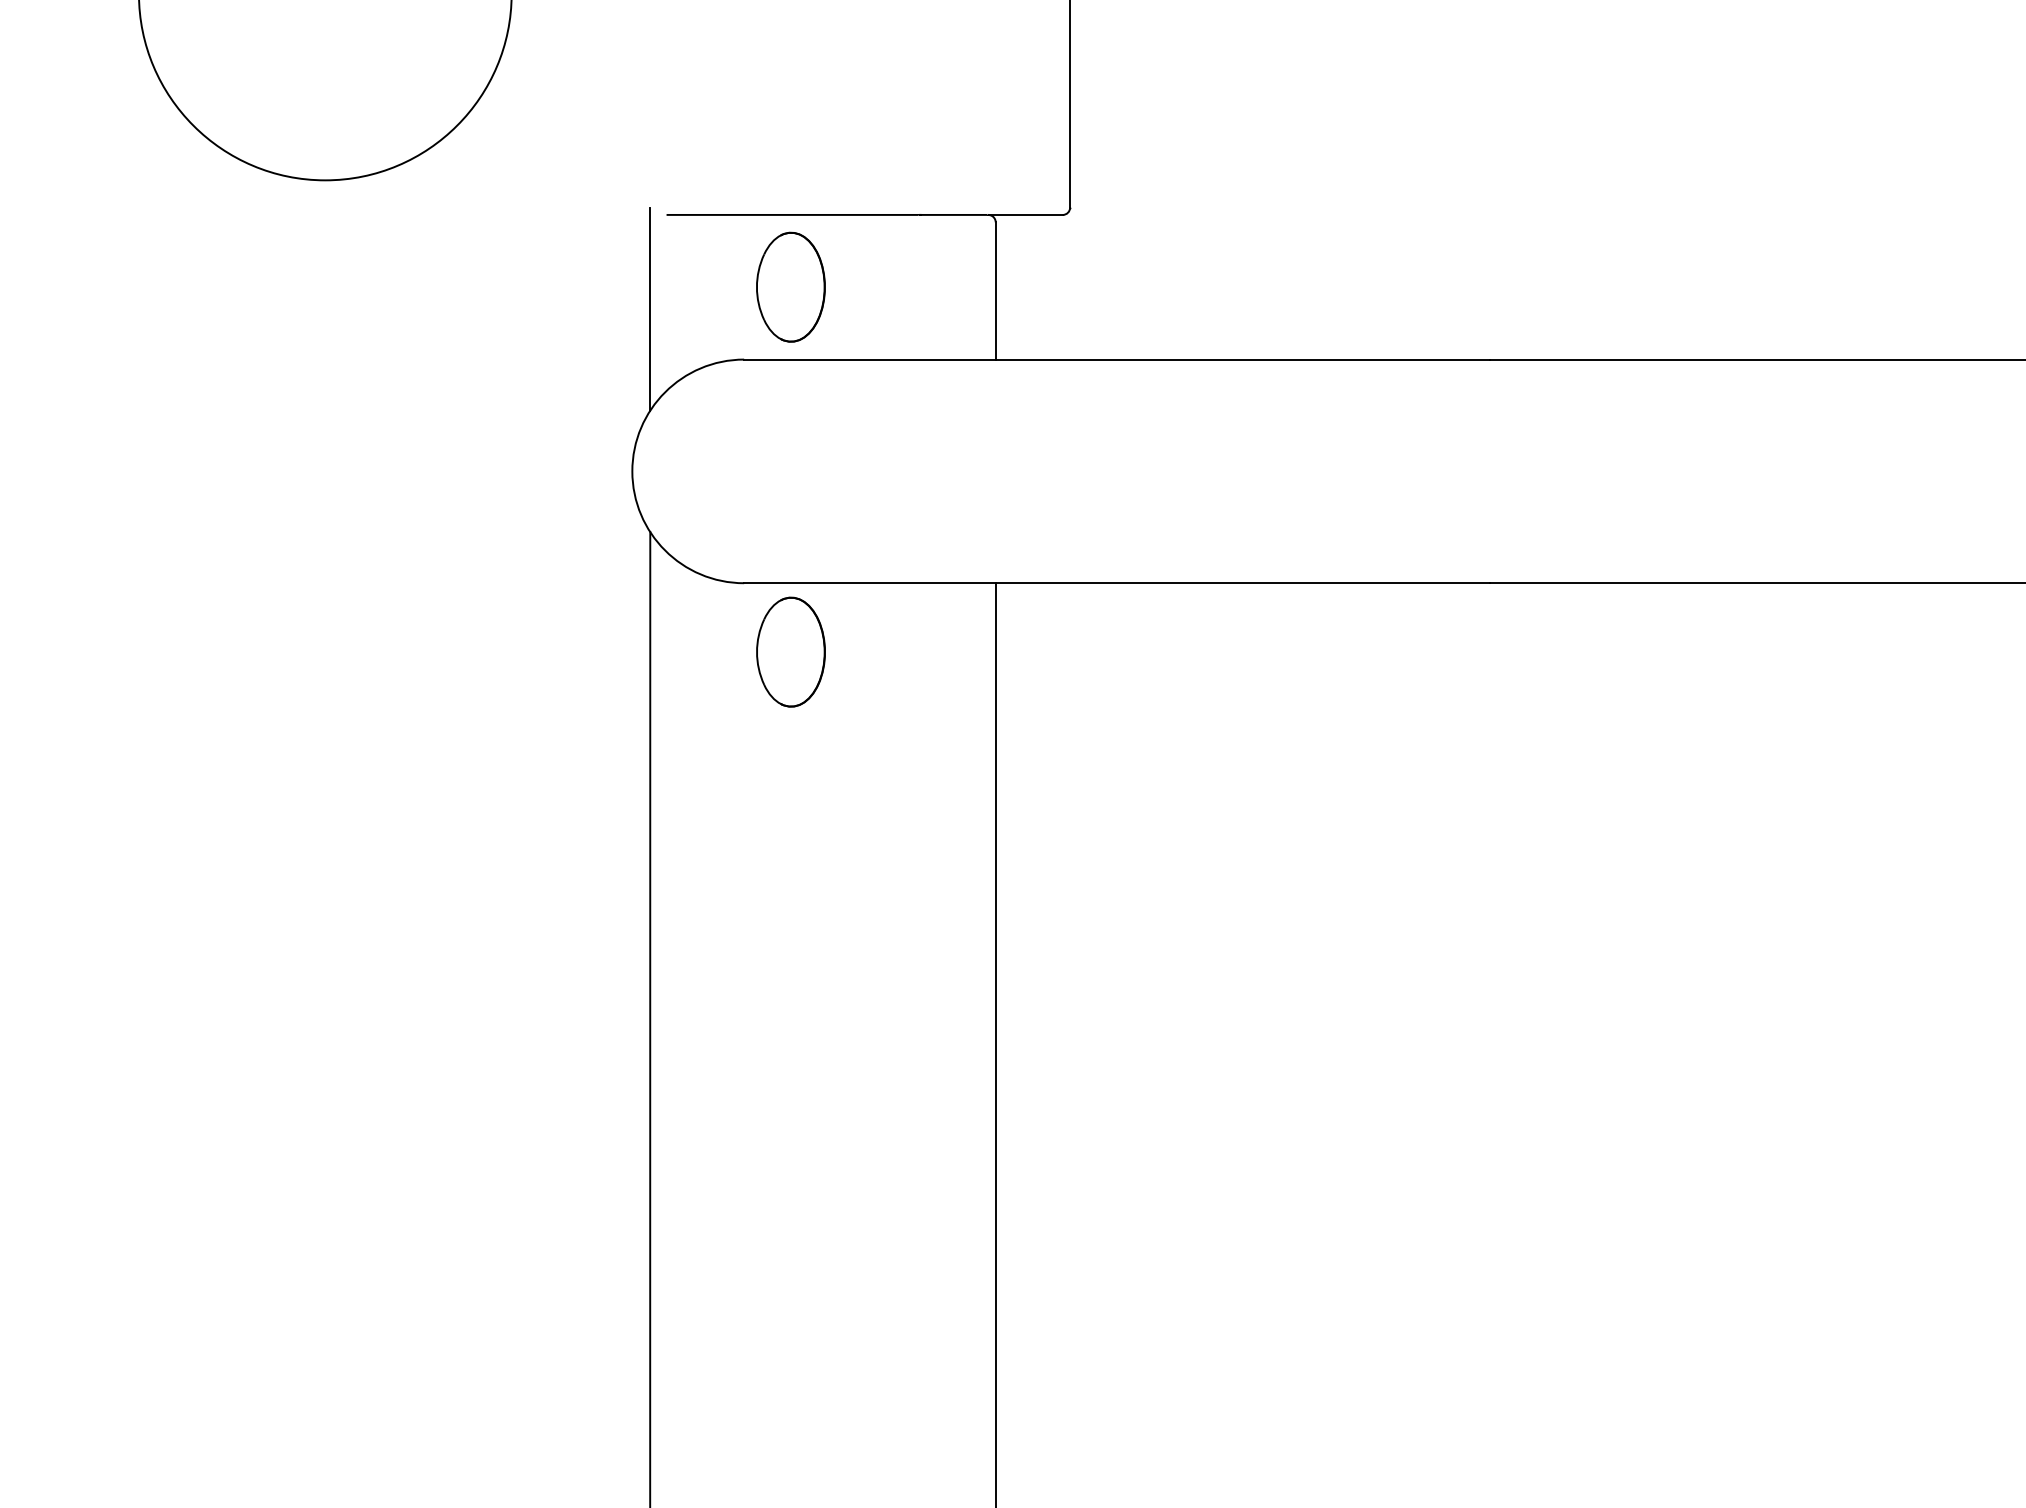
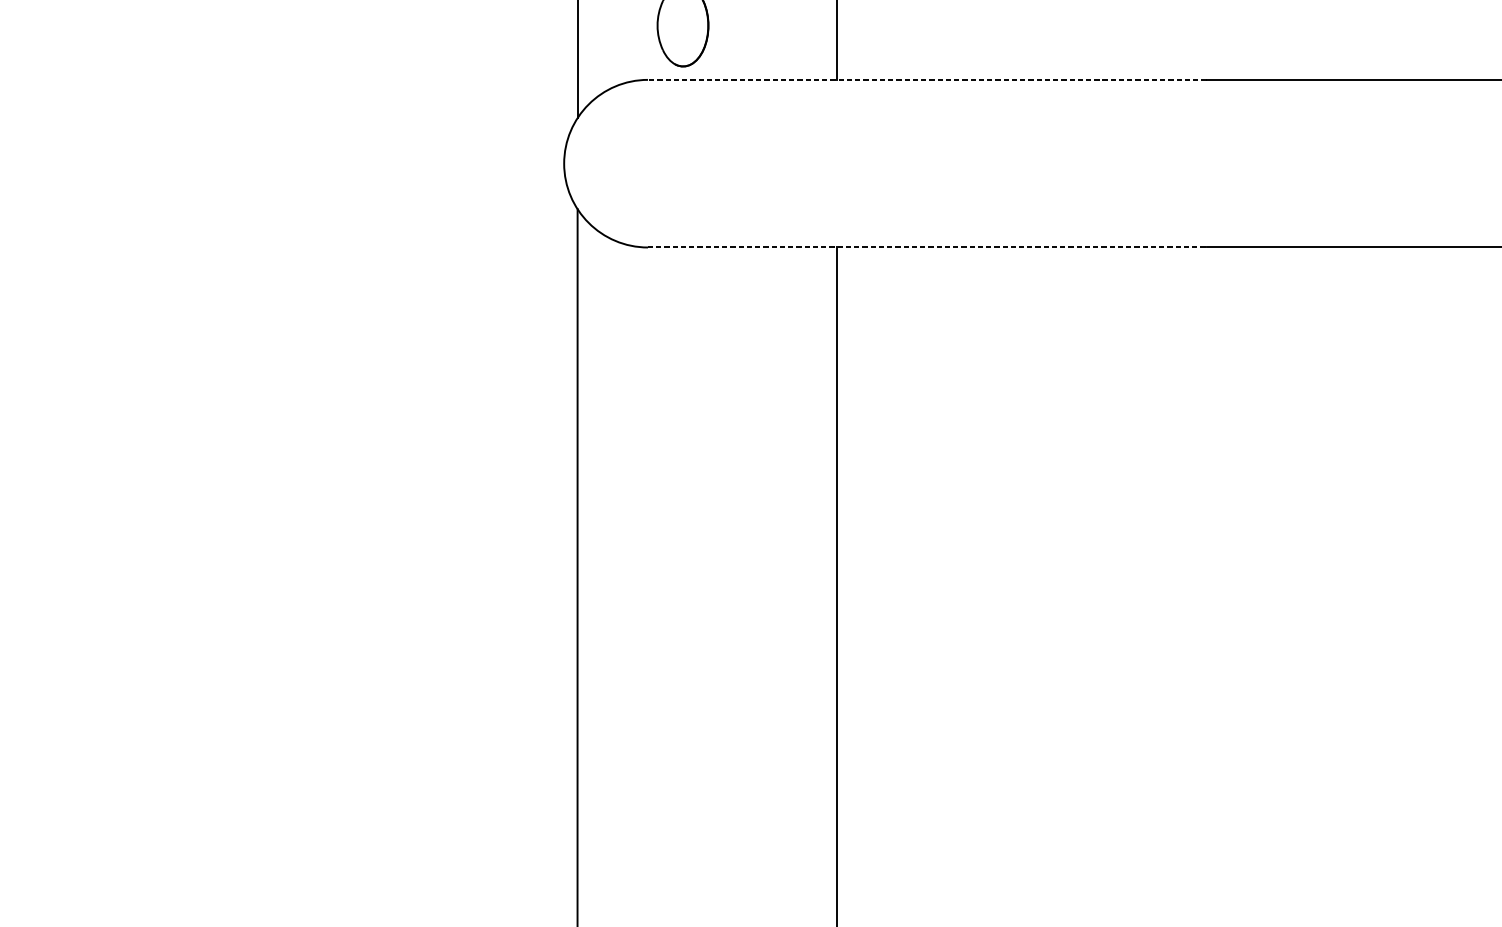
line: (1116, 359) -> (927, 79), solid -> dashed
line: (1116, 583) -> (927, 247), solid -> dashed
part: (790, 651) -> (682, 298), removed

